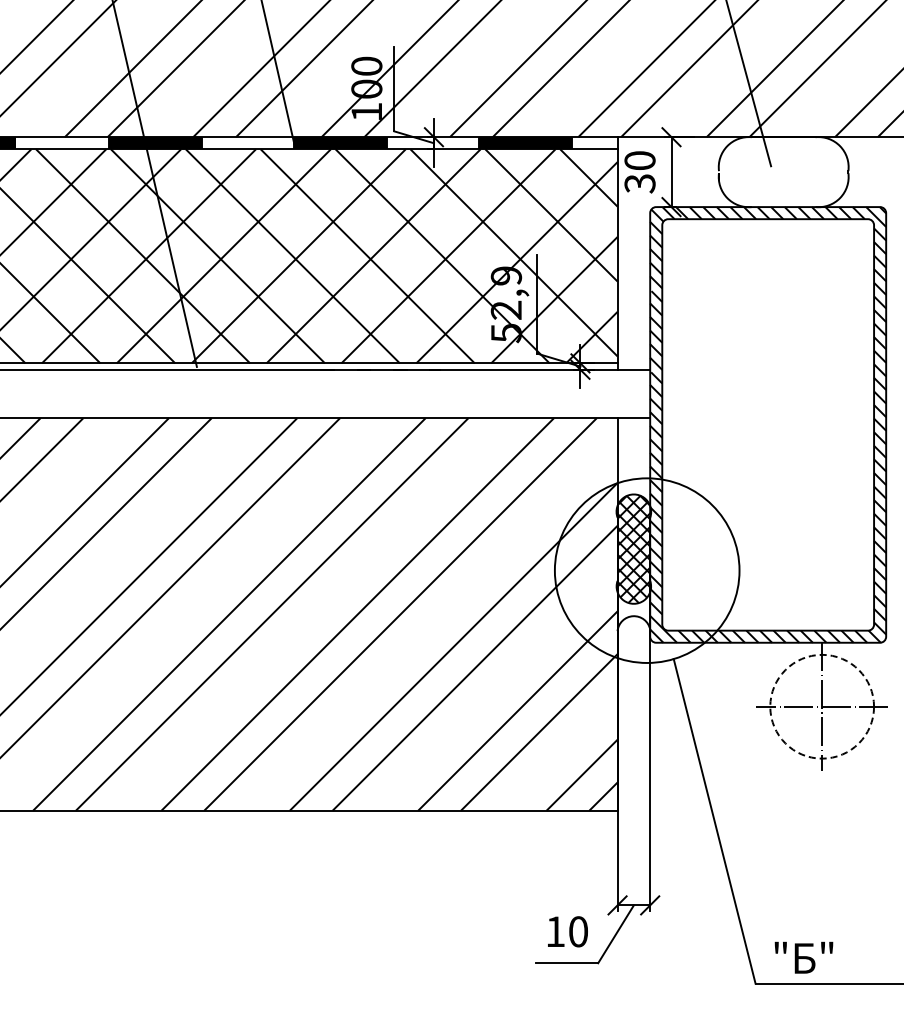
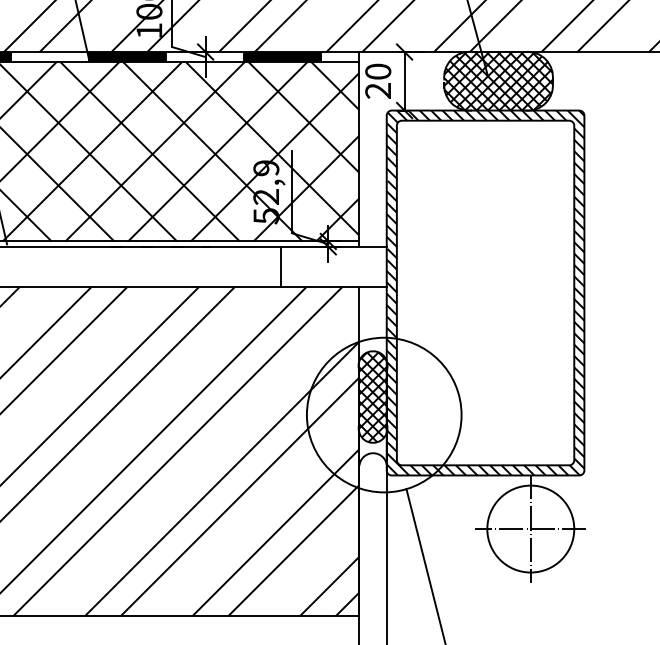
hatch: (783, 172) -> (498, 81), added
text: (639, 183) -> (377, 90), 30 -> 20
line: (524, 393) -> (281, 266), added
circle: (822, 706) -> (531, 528), dashed -> solid

